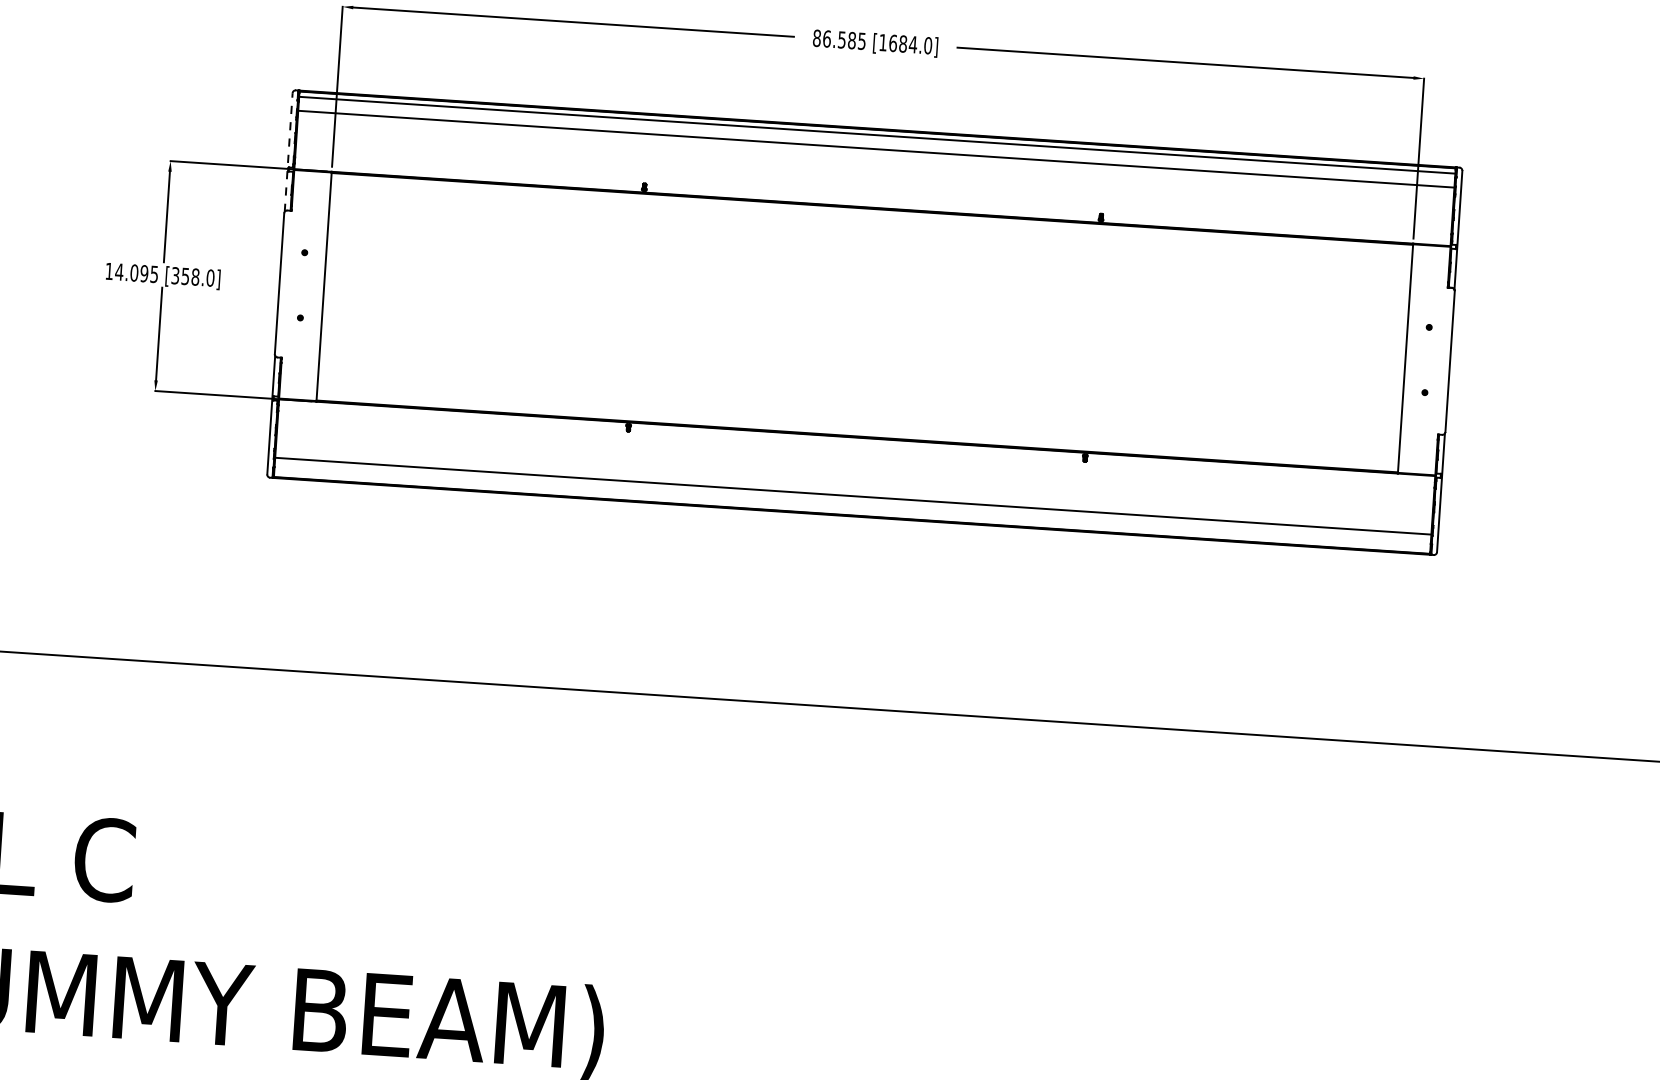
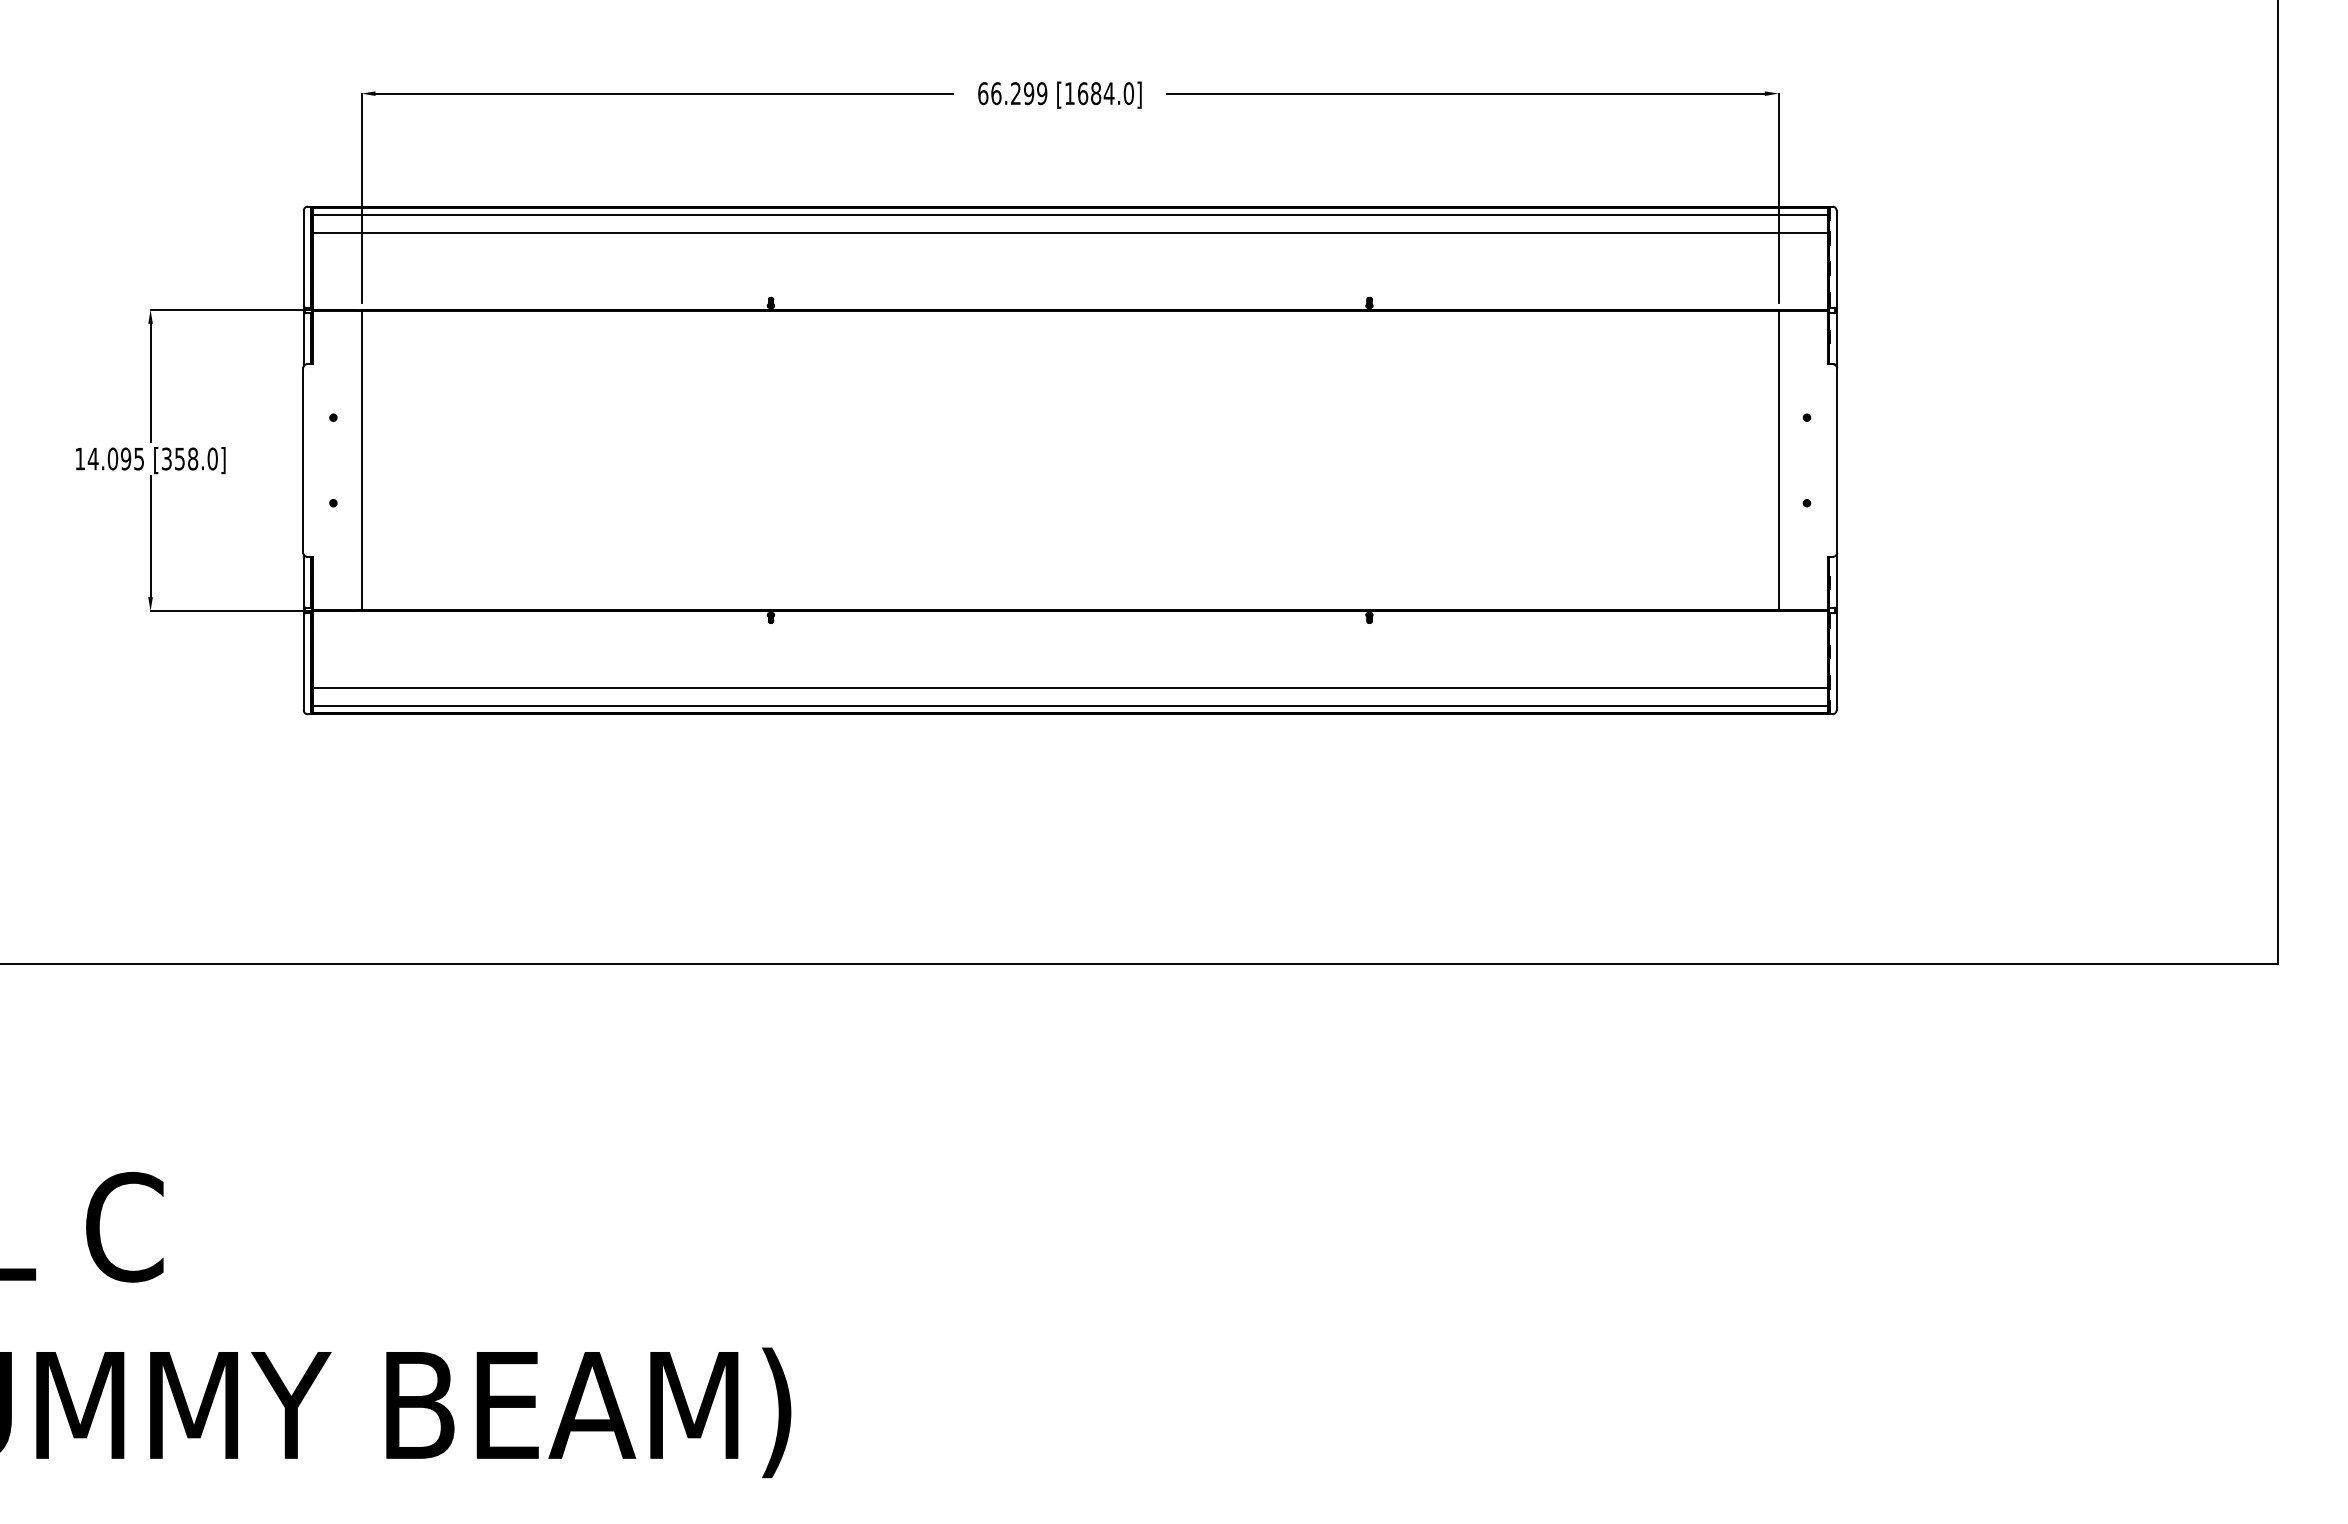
text: (839, 39) -> (1012, 93), 86.585 -> 66.299
line: (288, 152) -> (303, 288), dashed -> solid
line: (851, 510) -> (1069, 706), added

